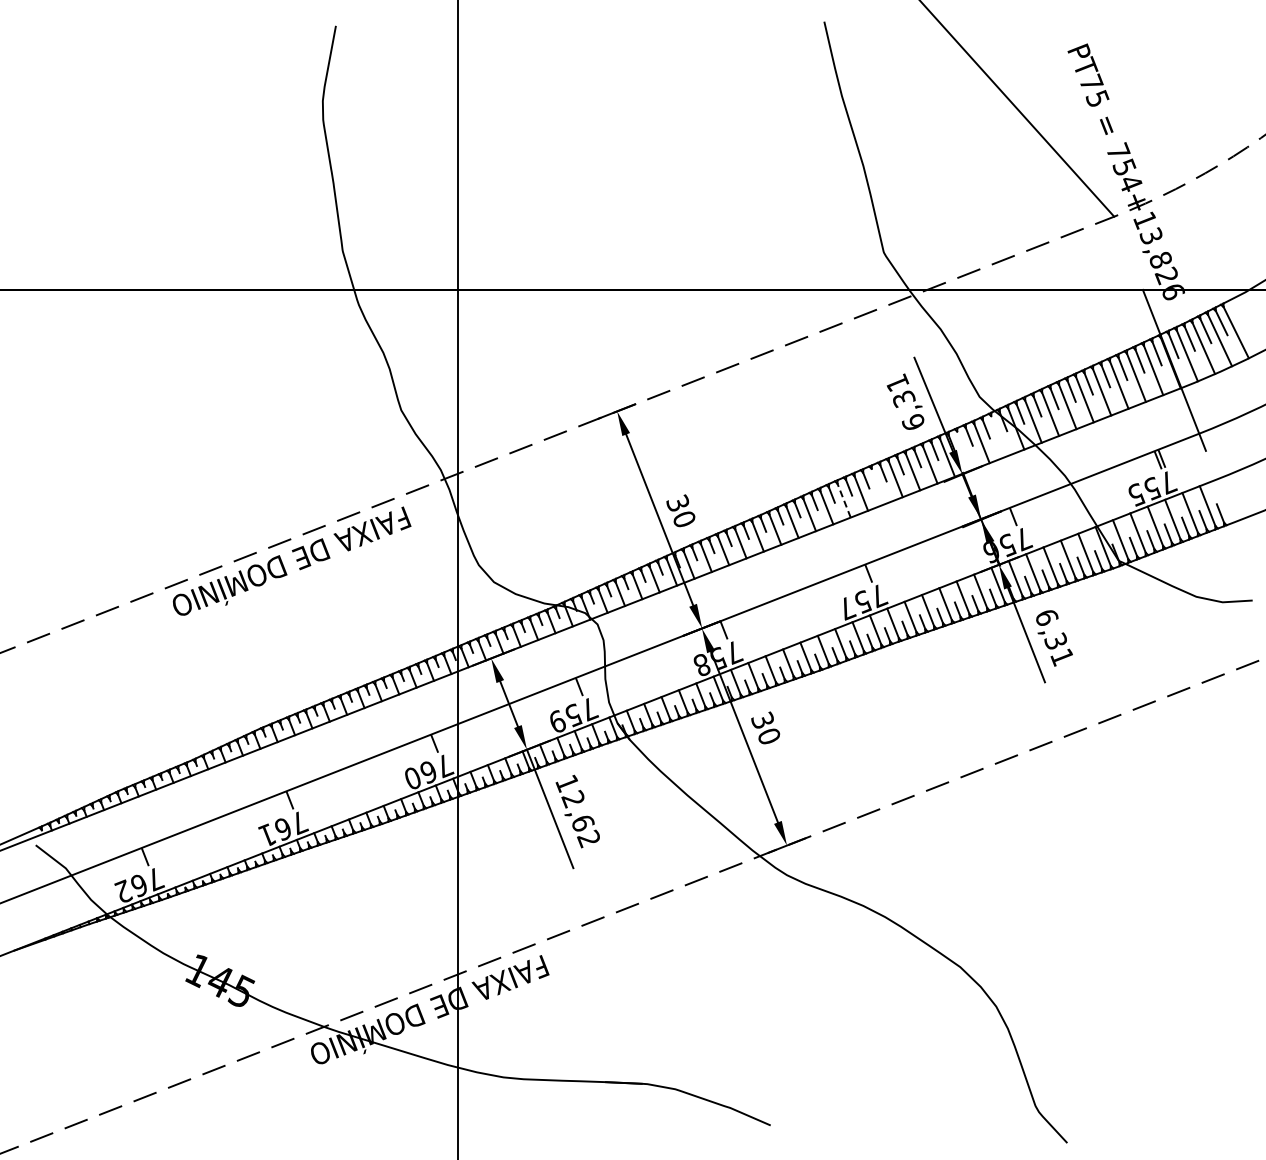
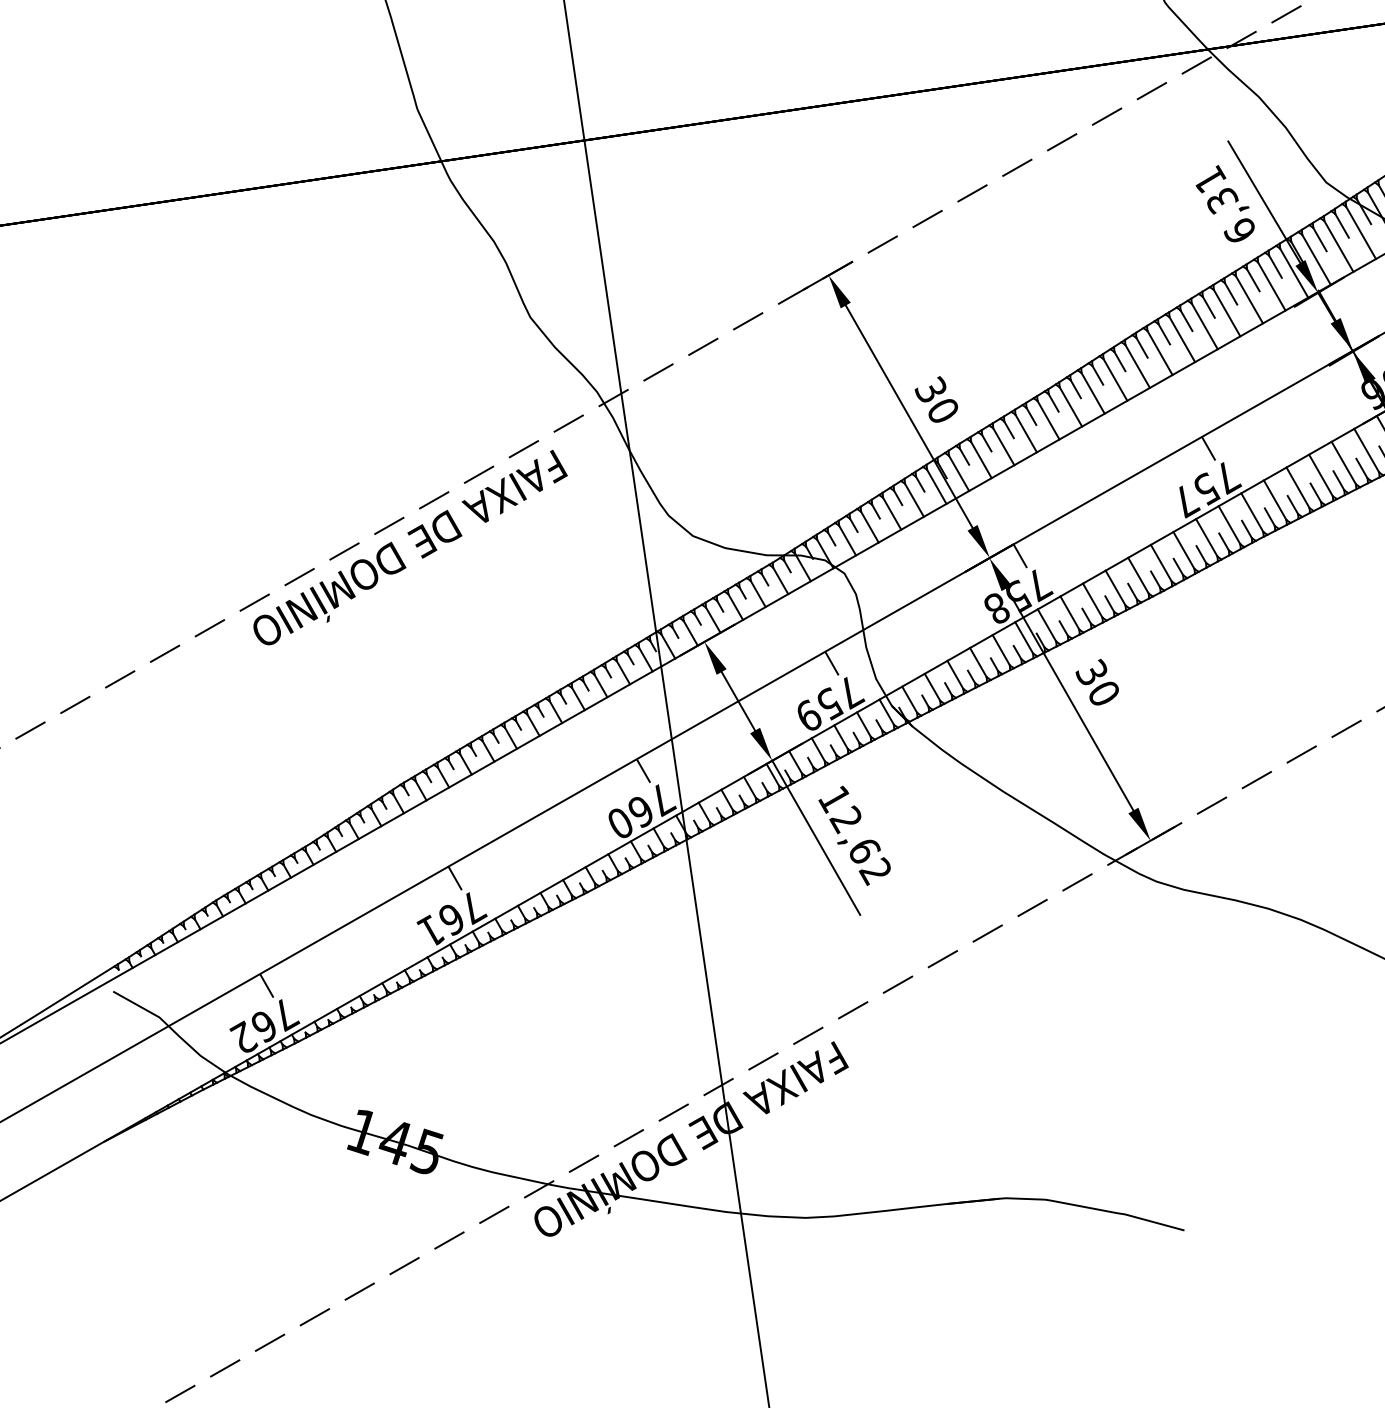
line: (999, 436) -> (1361, 233), added
line: (964, 450) -> (1316, 259), added
line: (878, 486) -> (1204, 326), added
line: (843, 500) -> (1159, 352), dashed -> solid

